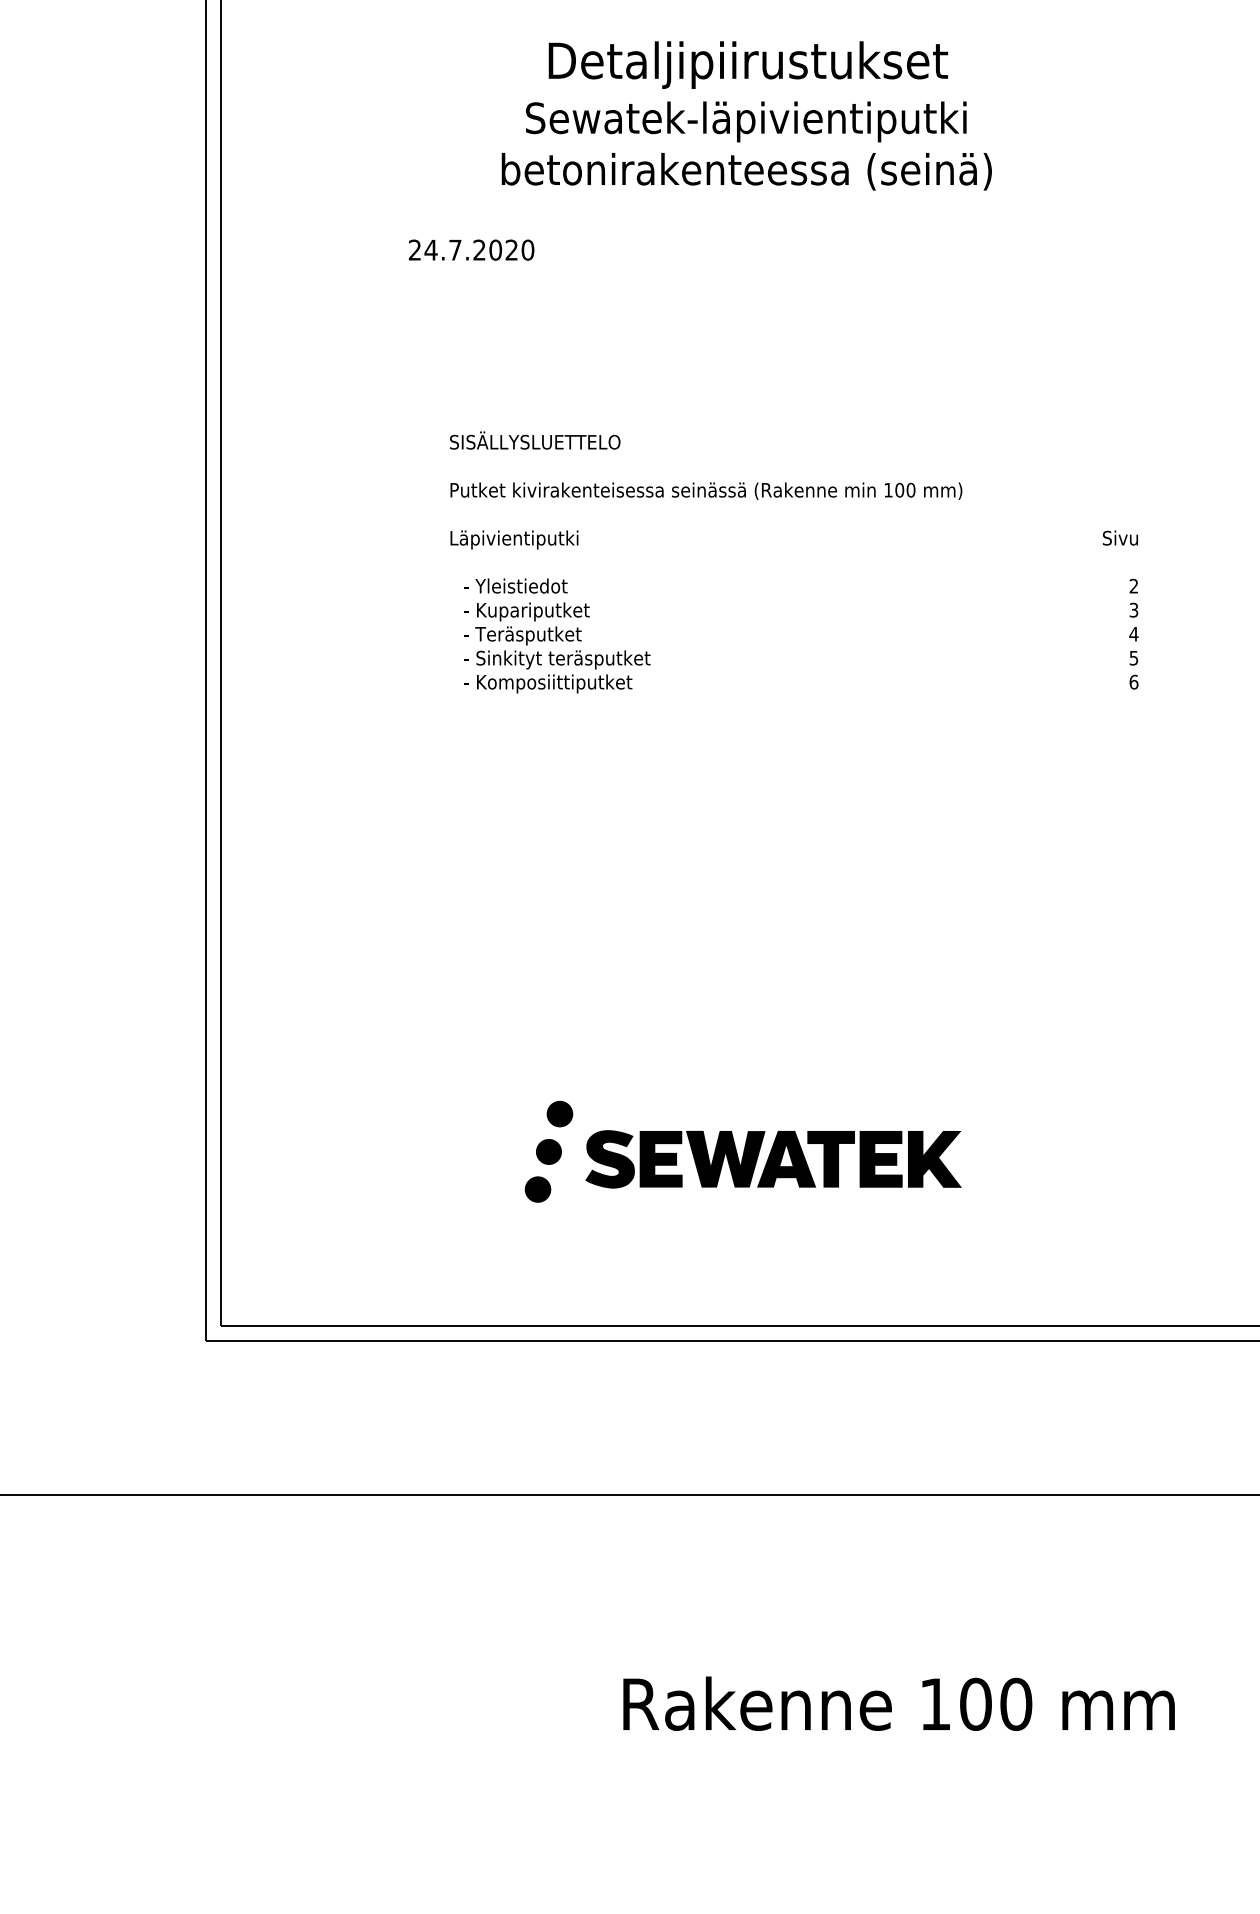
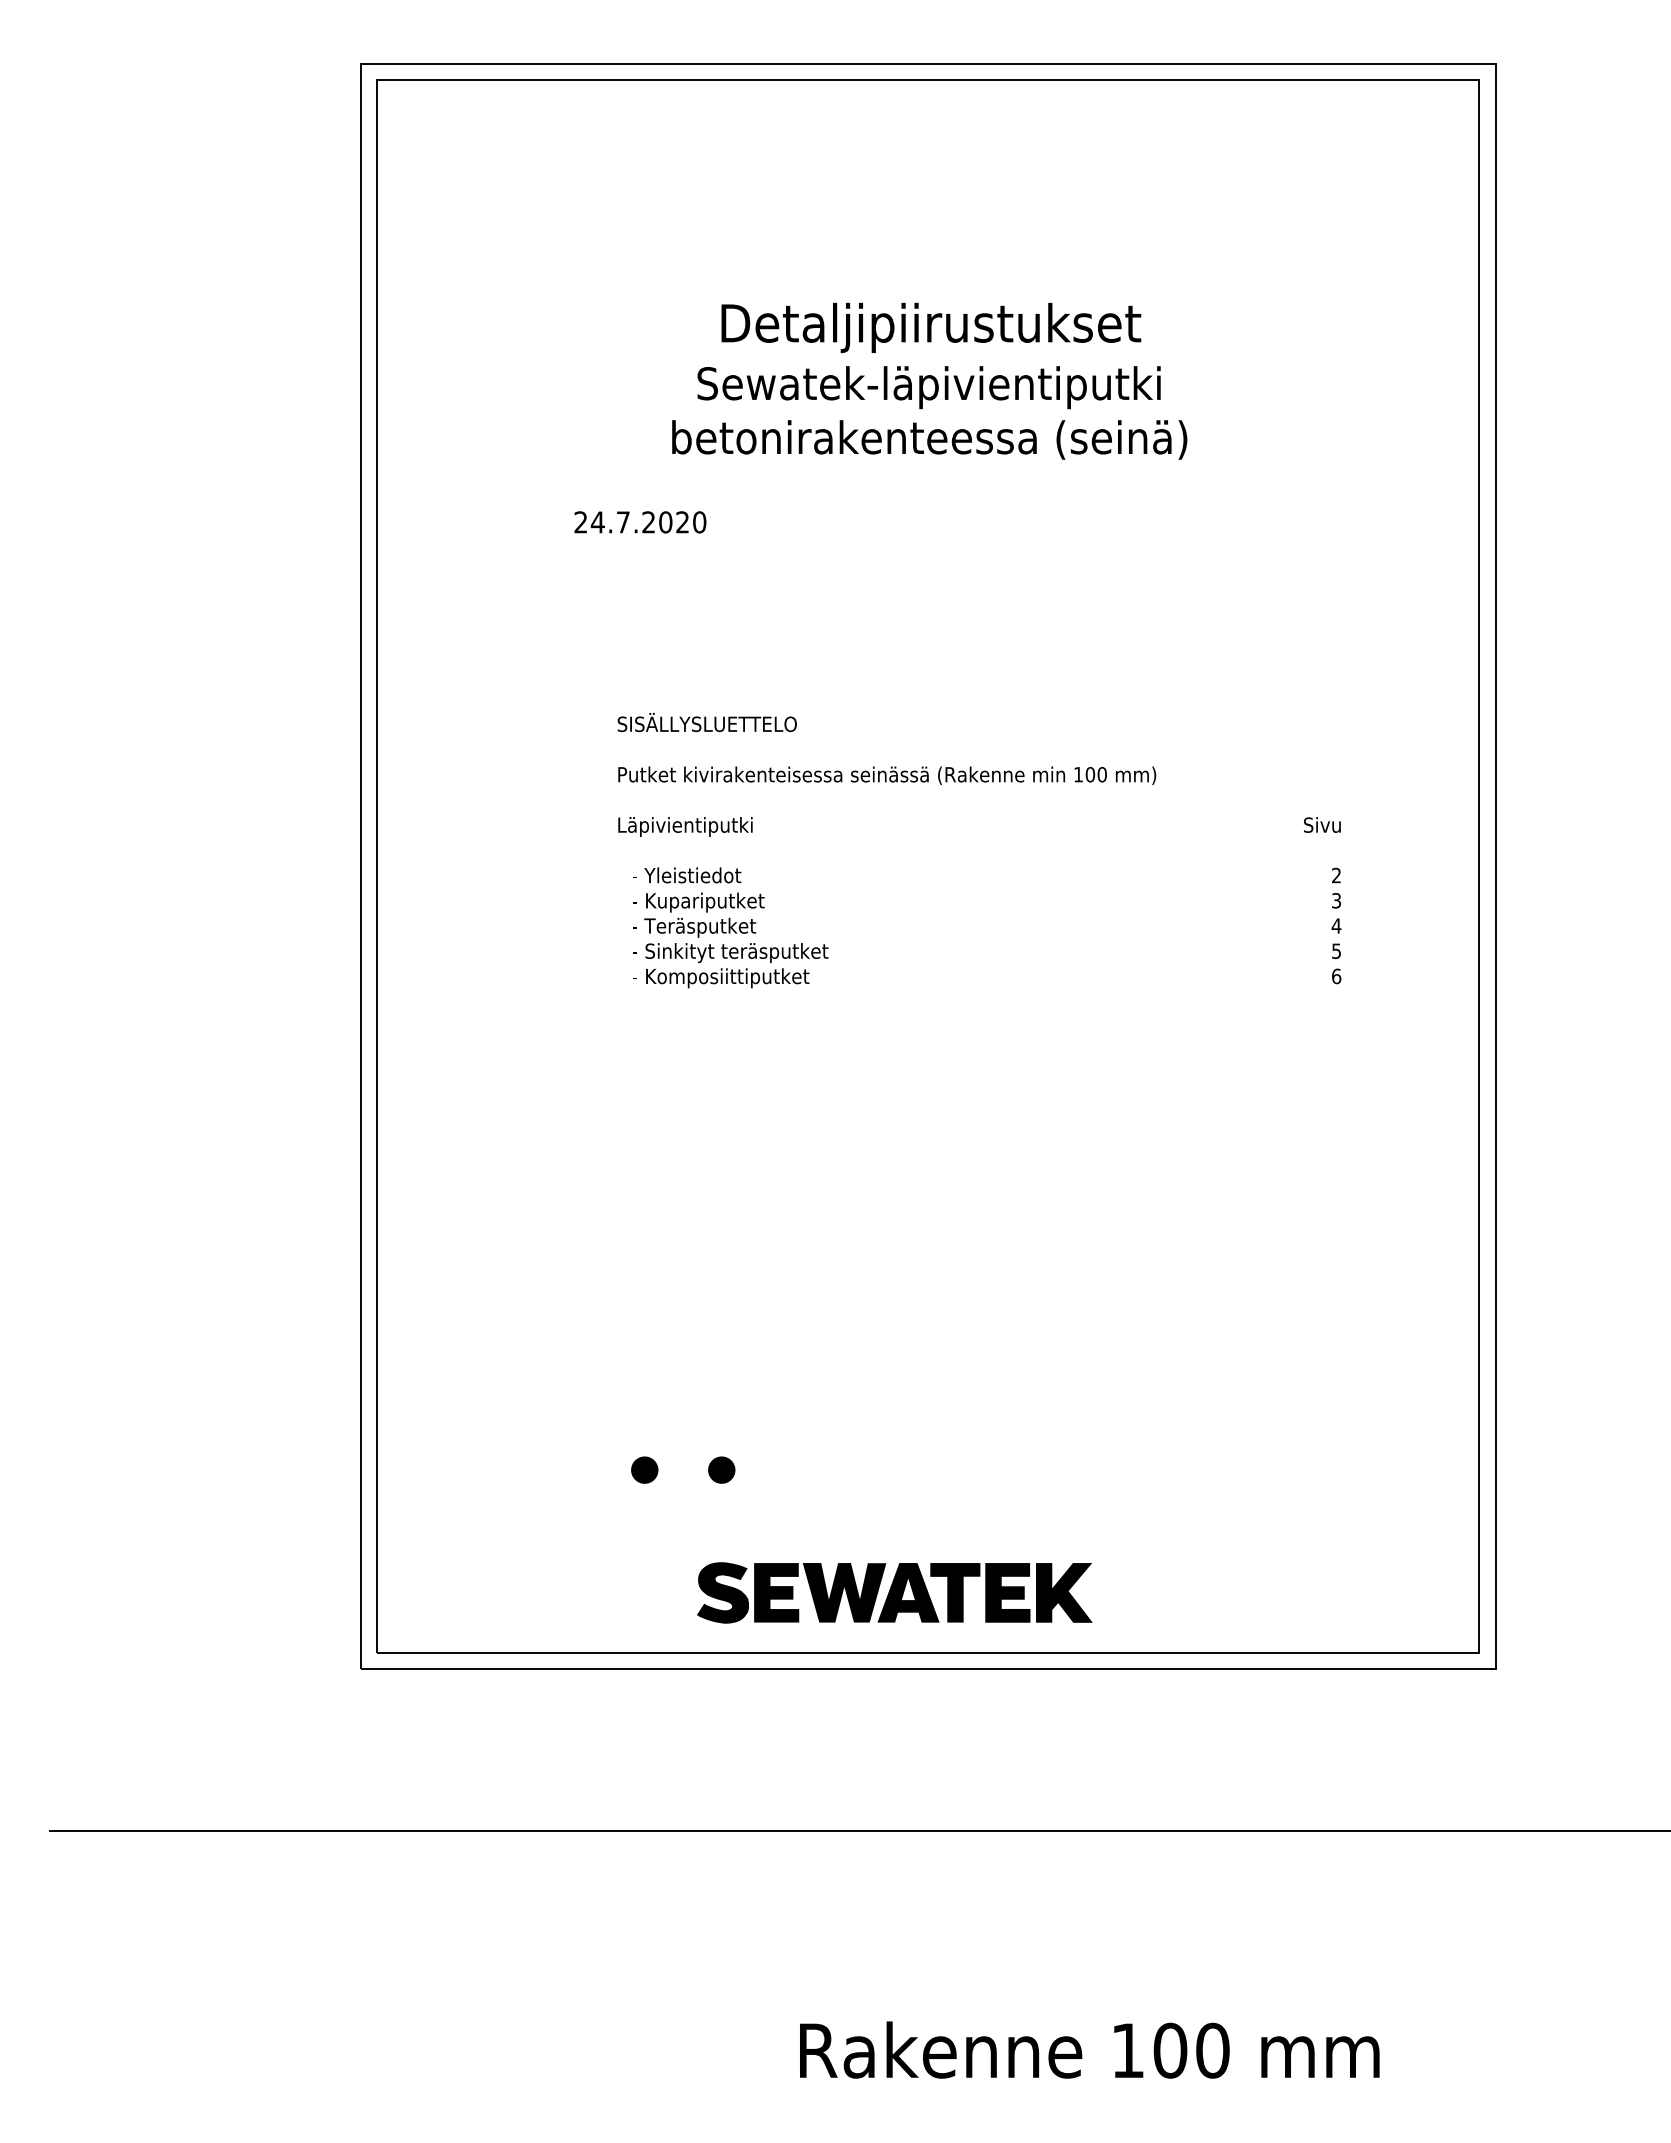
fill: (560, 1114) -> (733, 1430), removed
part: (475, 1151) -> (644, 1469), added
part: (773, 1158) -> (894, 1592), moved
fill: (538, 1189) -> (710, 1509), removed

